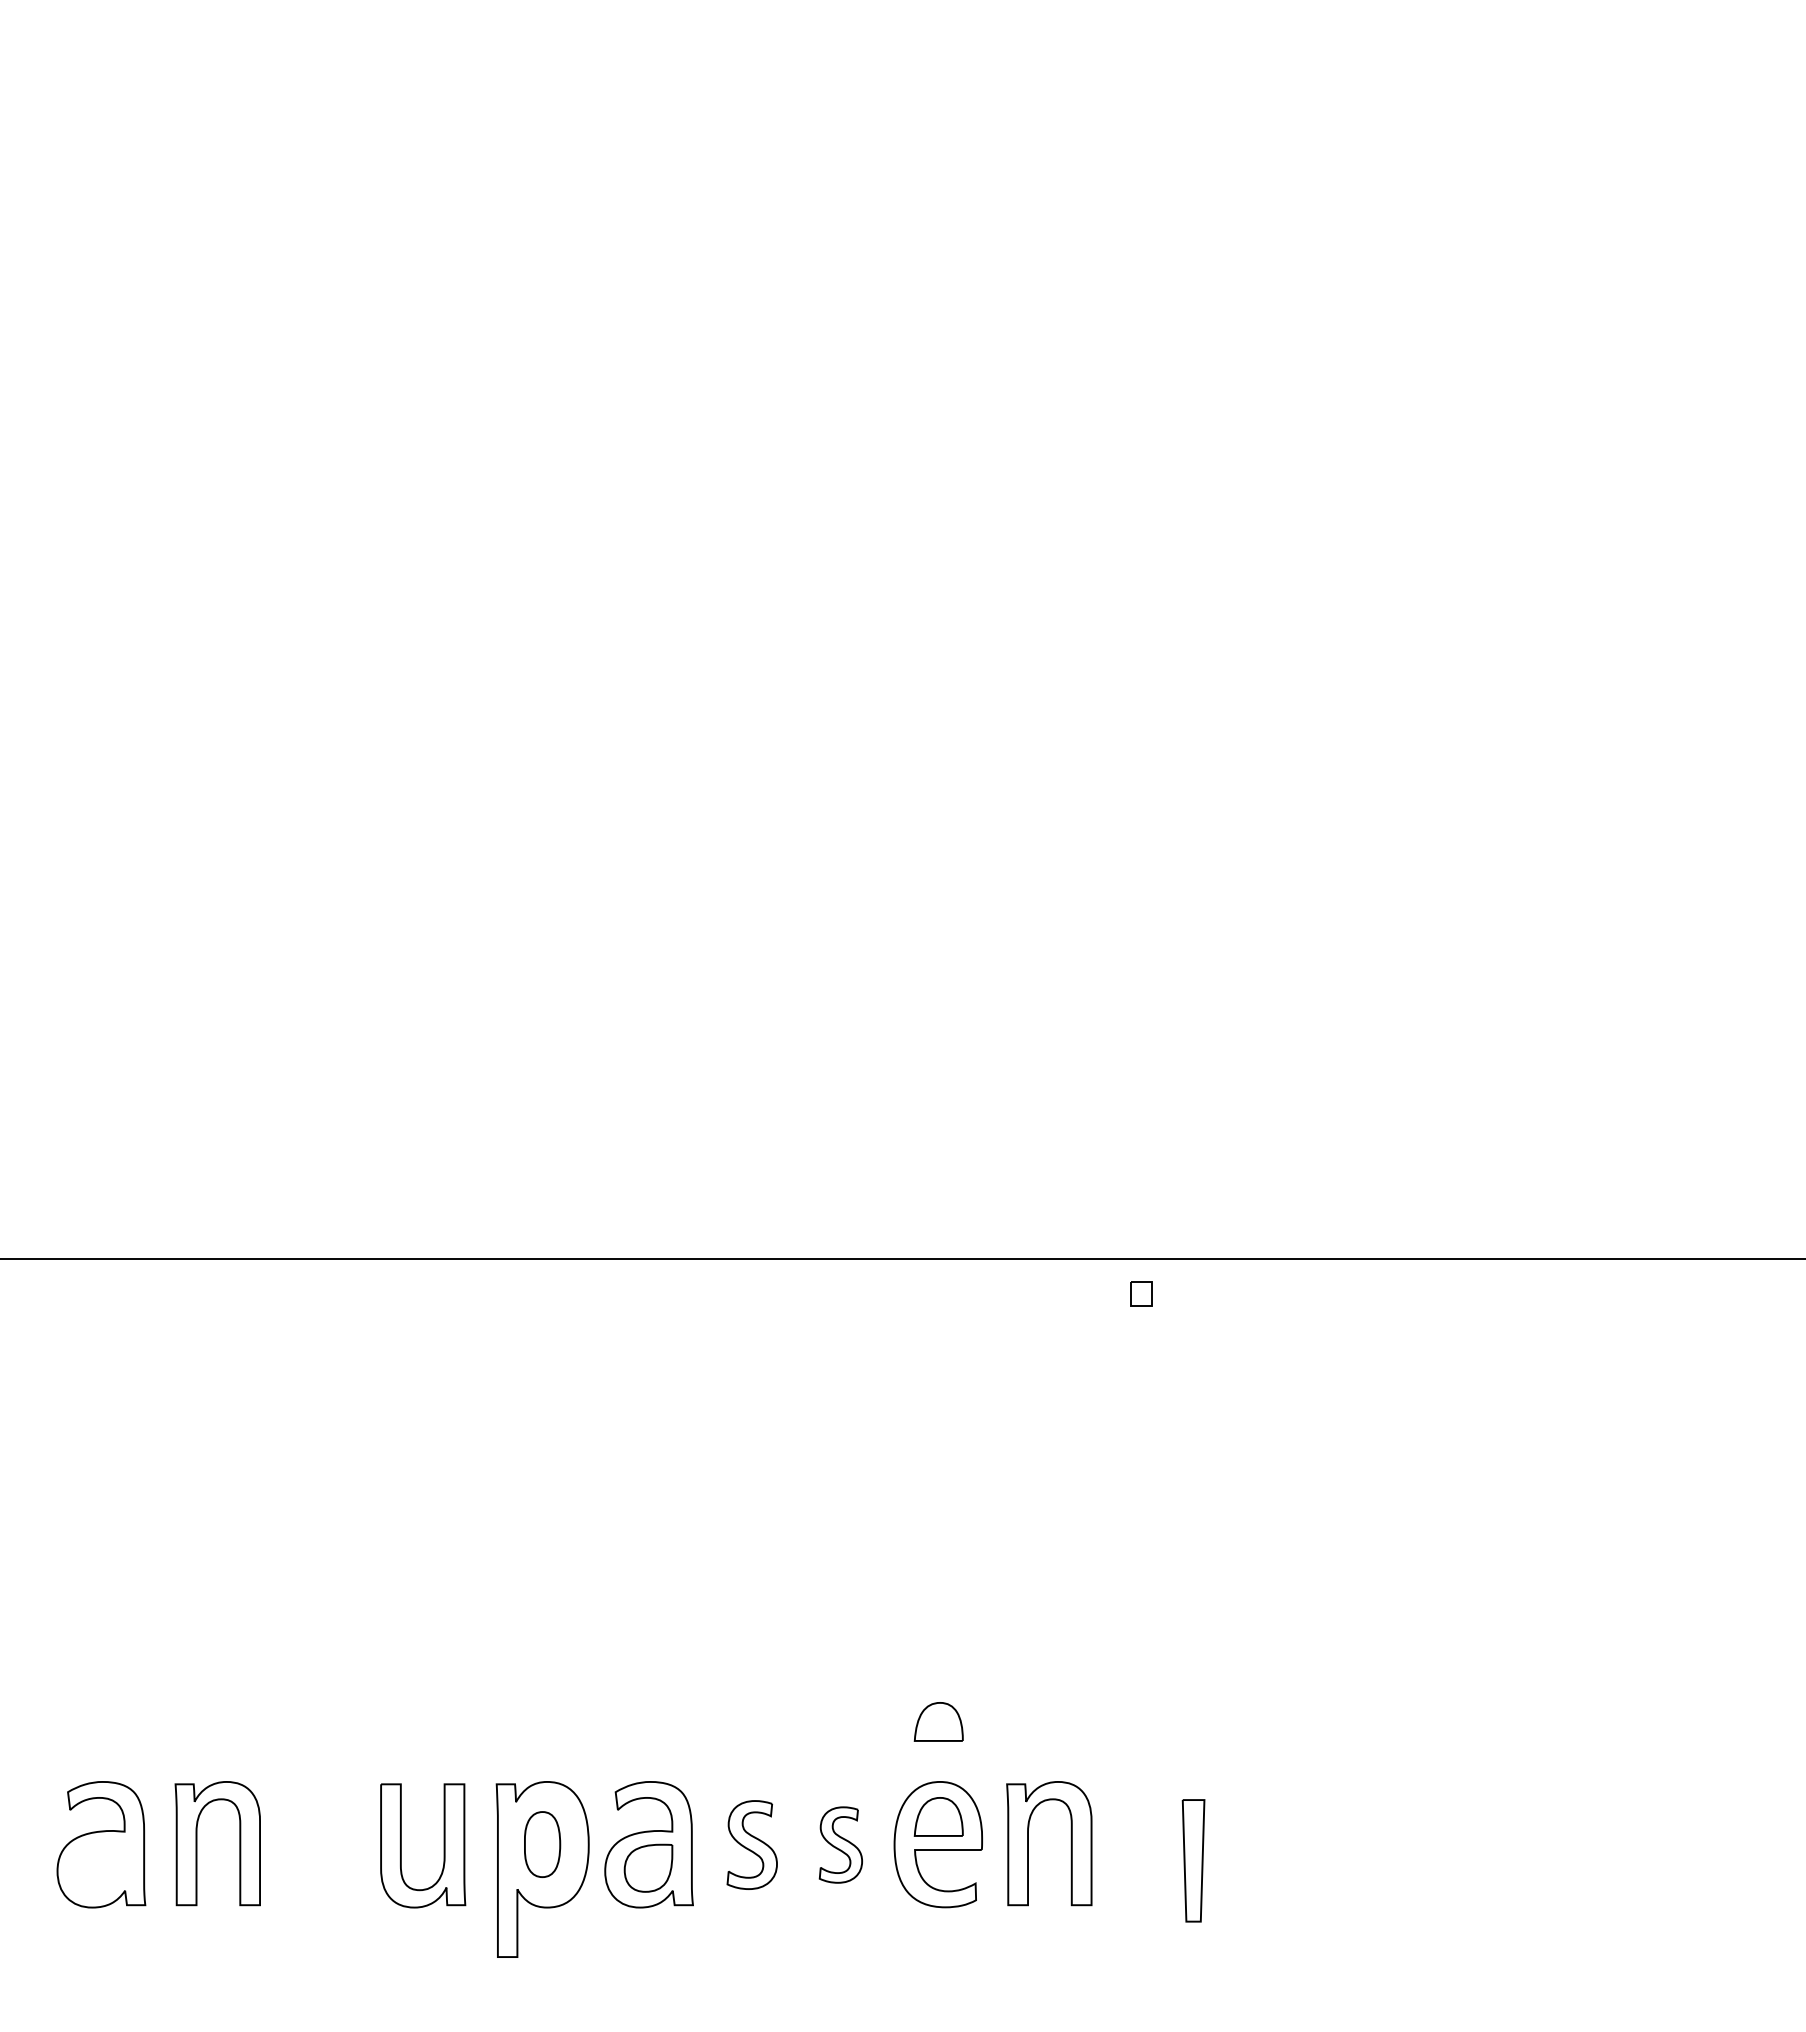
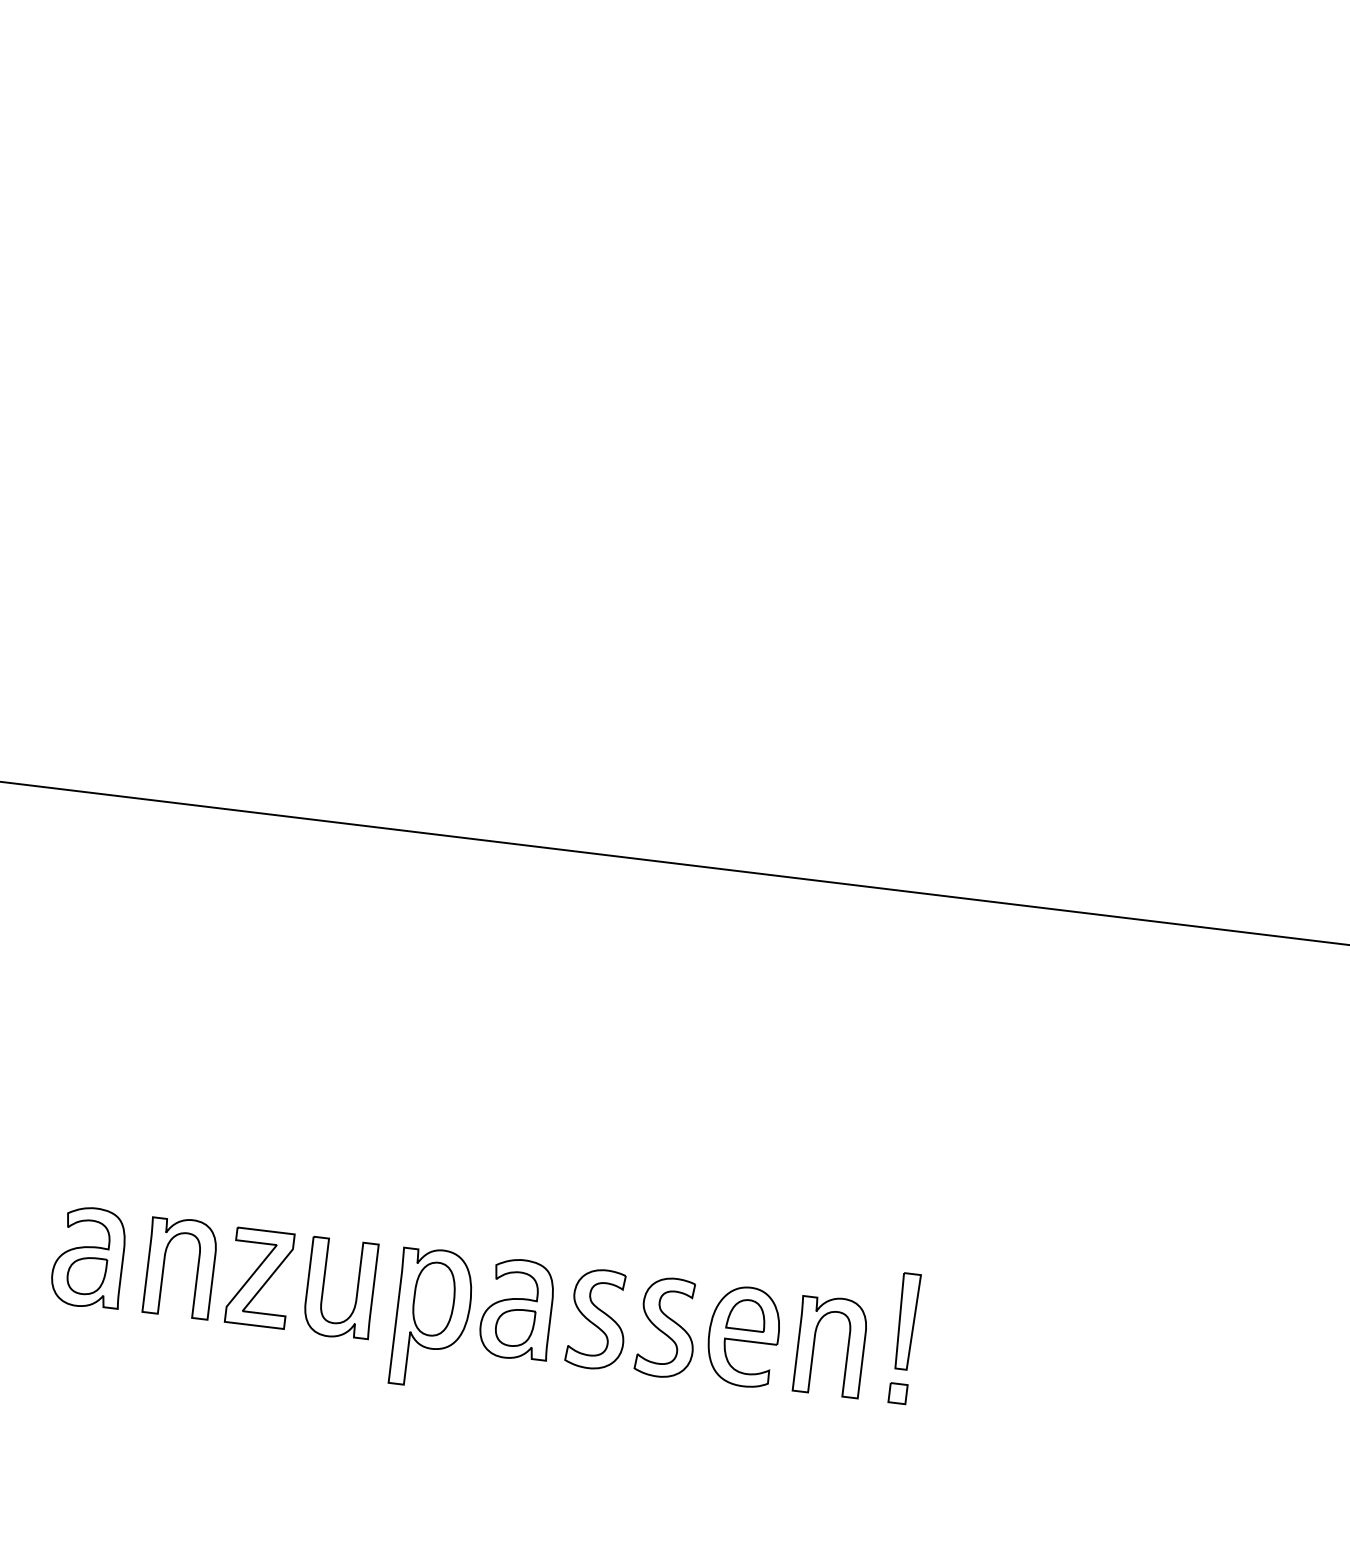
part: (1141, 1293) -> (898, 1393), moved
part: (938, 1721) -> (755, 1240), removed
part: (319, 1844) -> (259, 1277), added
part: (542, 1844) -> (434, 1299), size x1.43
part: (752, 1844) -> (598, 1318), size x1.43
part: (840, 1844) -> (667, 1327), size x1.67
part: (1193, 1860) -> (906, 1321), moved
part: (100, 1867) -> (86, 1275), added

